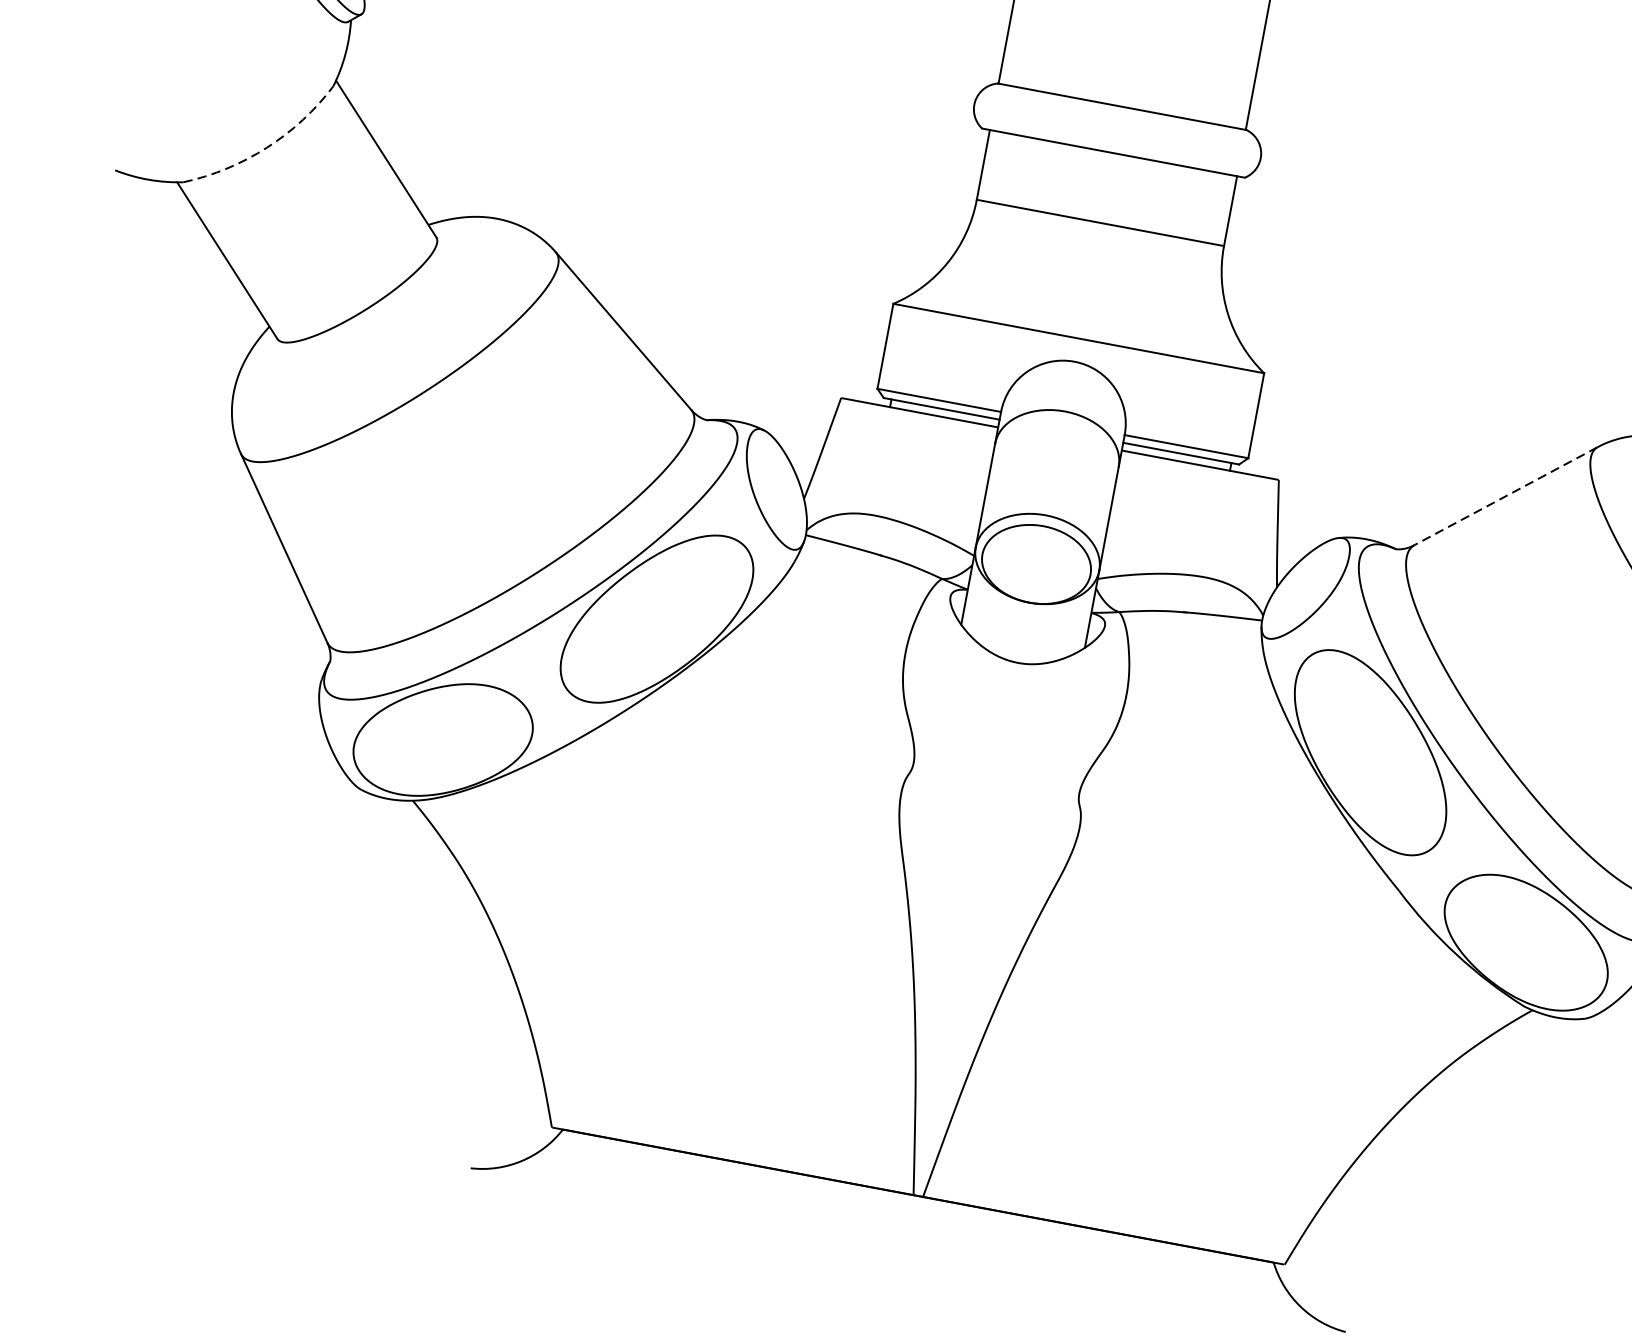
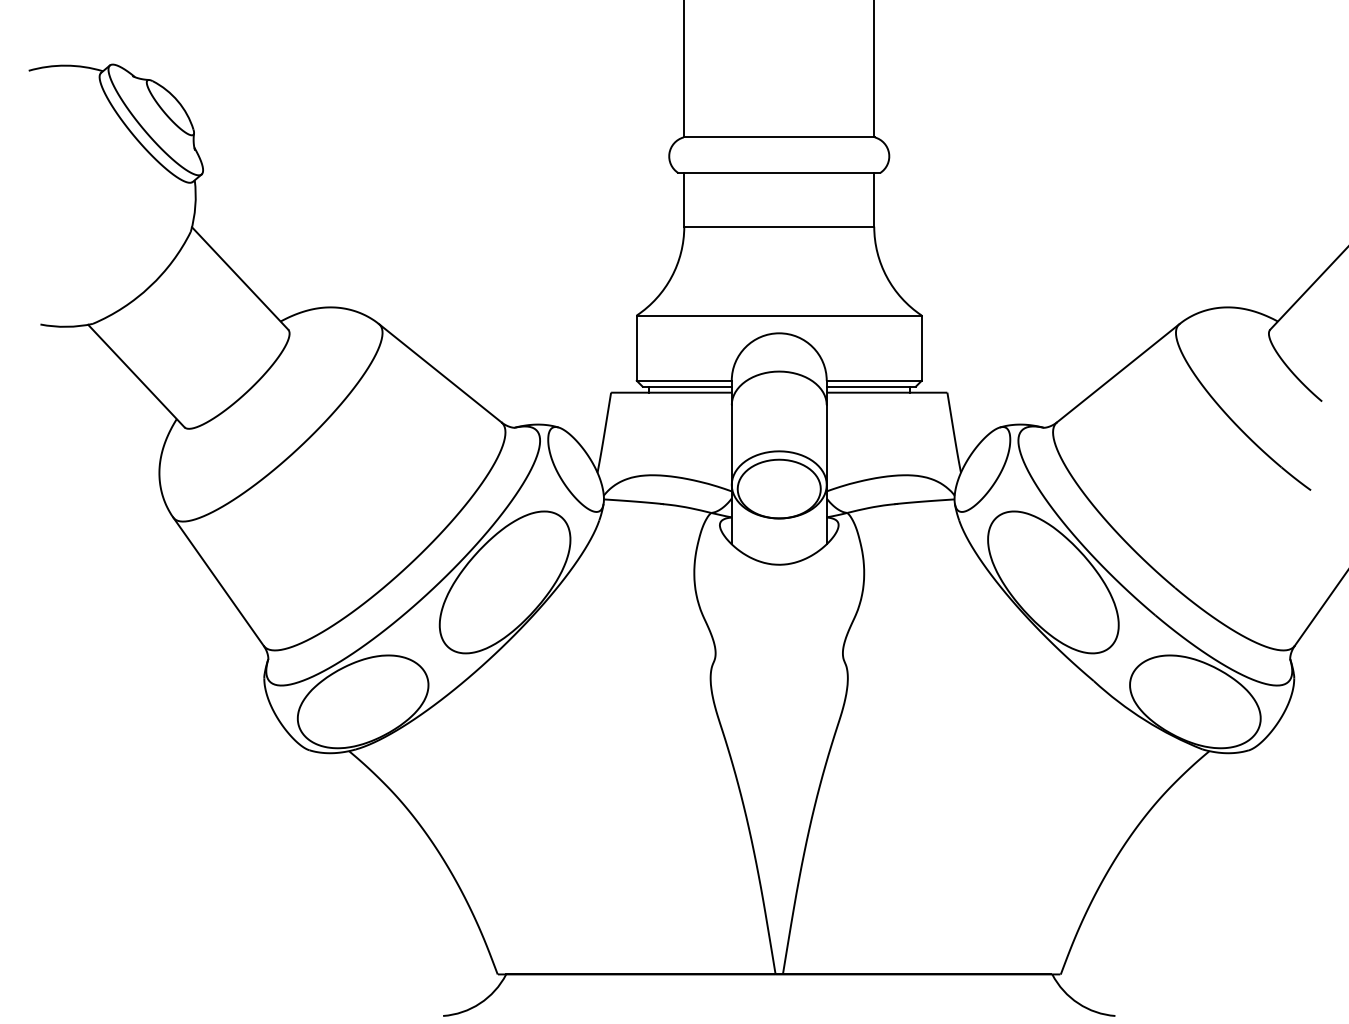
arc: (267, 147) -> (150, 286), dashed -> solid
line: (1504, 496) -> (1117, 373), dashed -> solid

